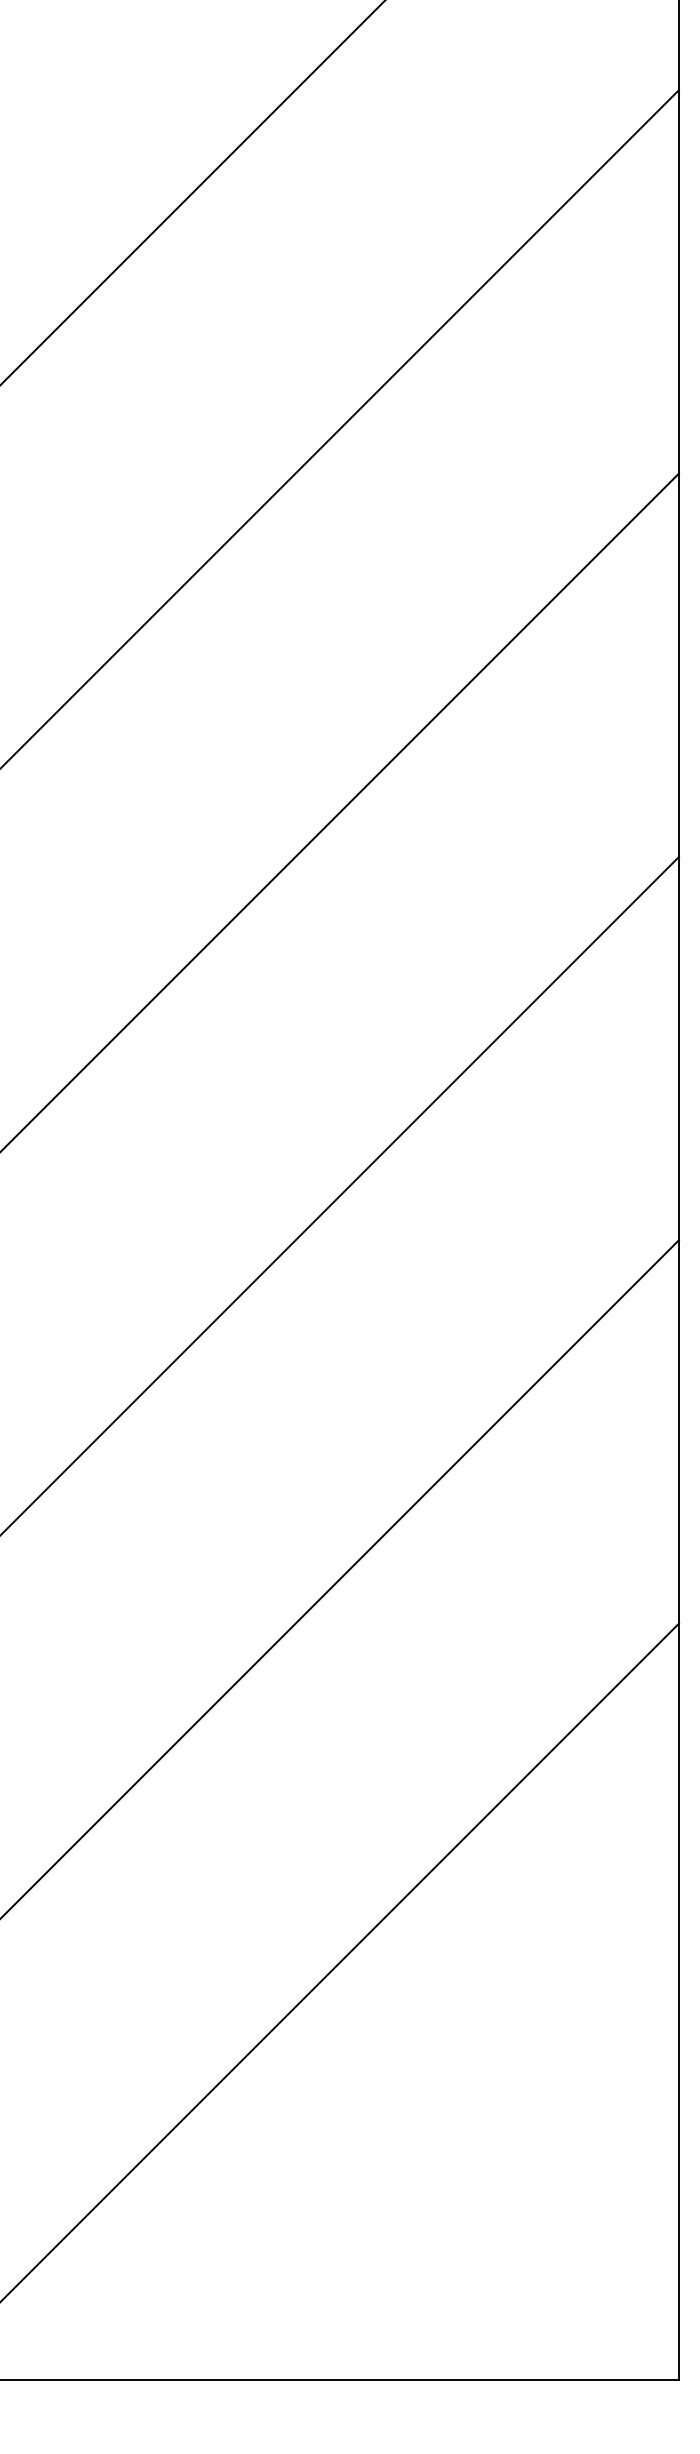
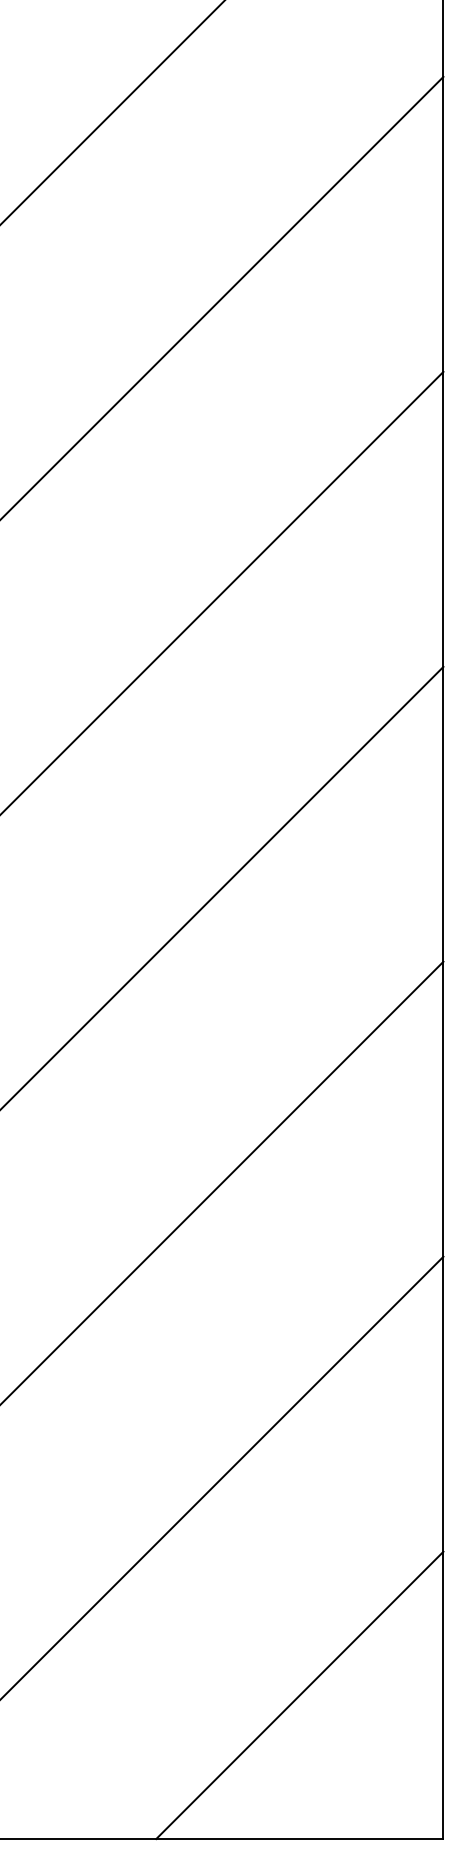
line: (491, 2193) -> (299, 1695), added

